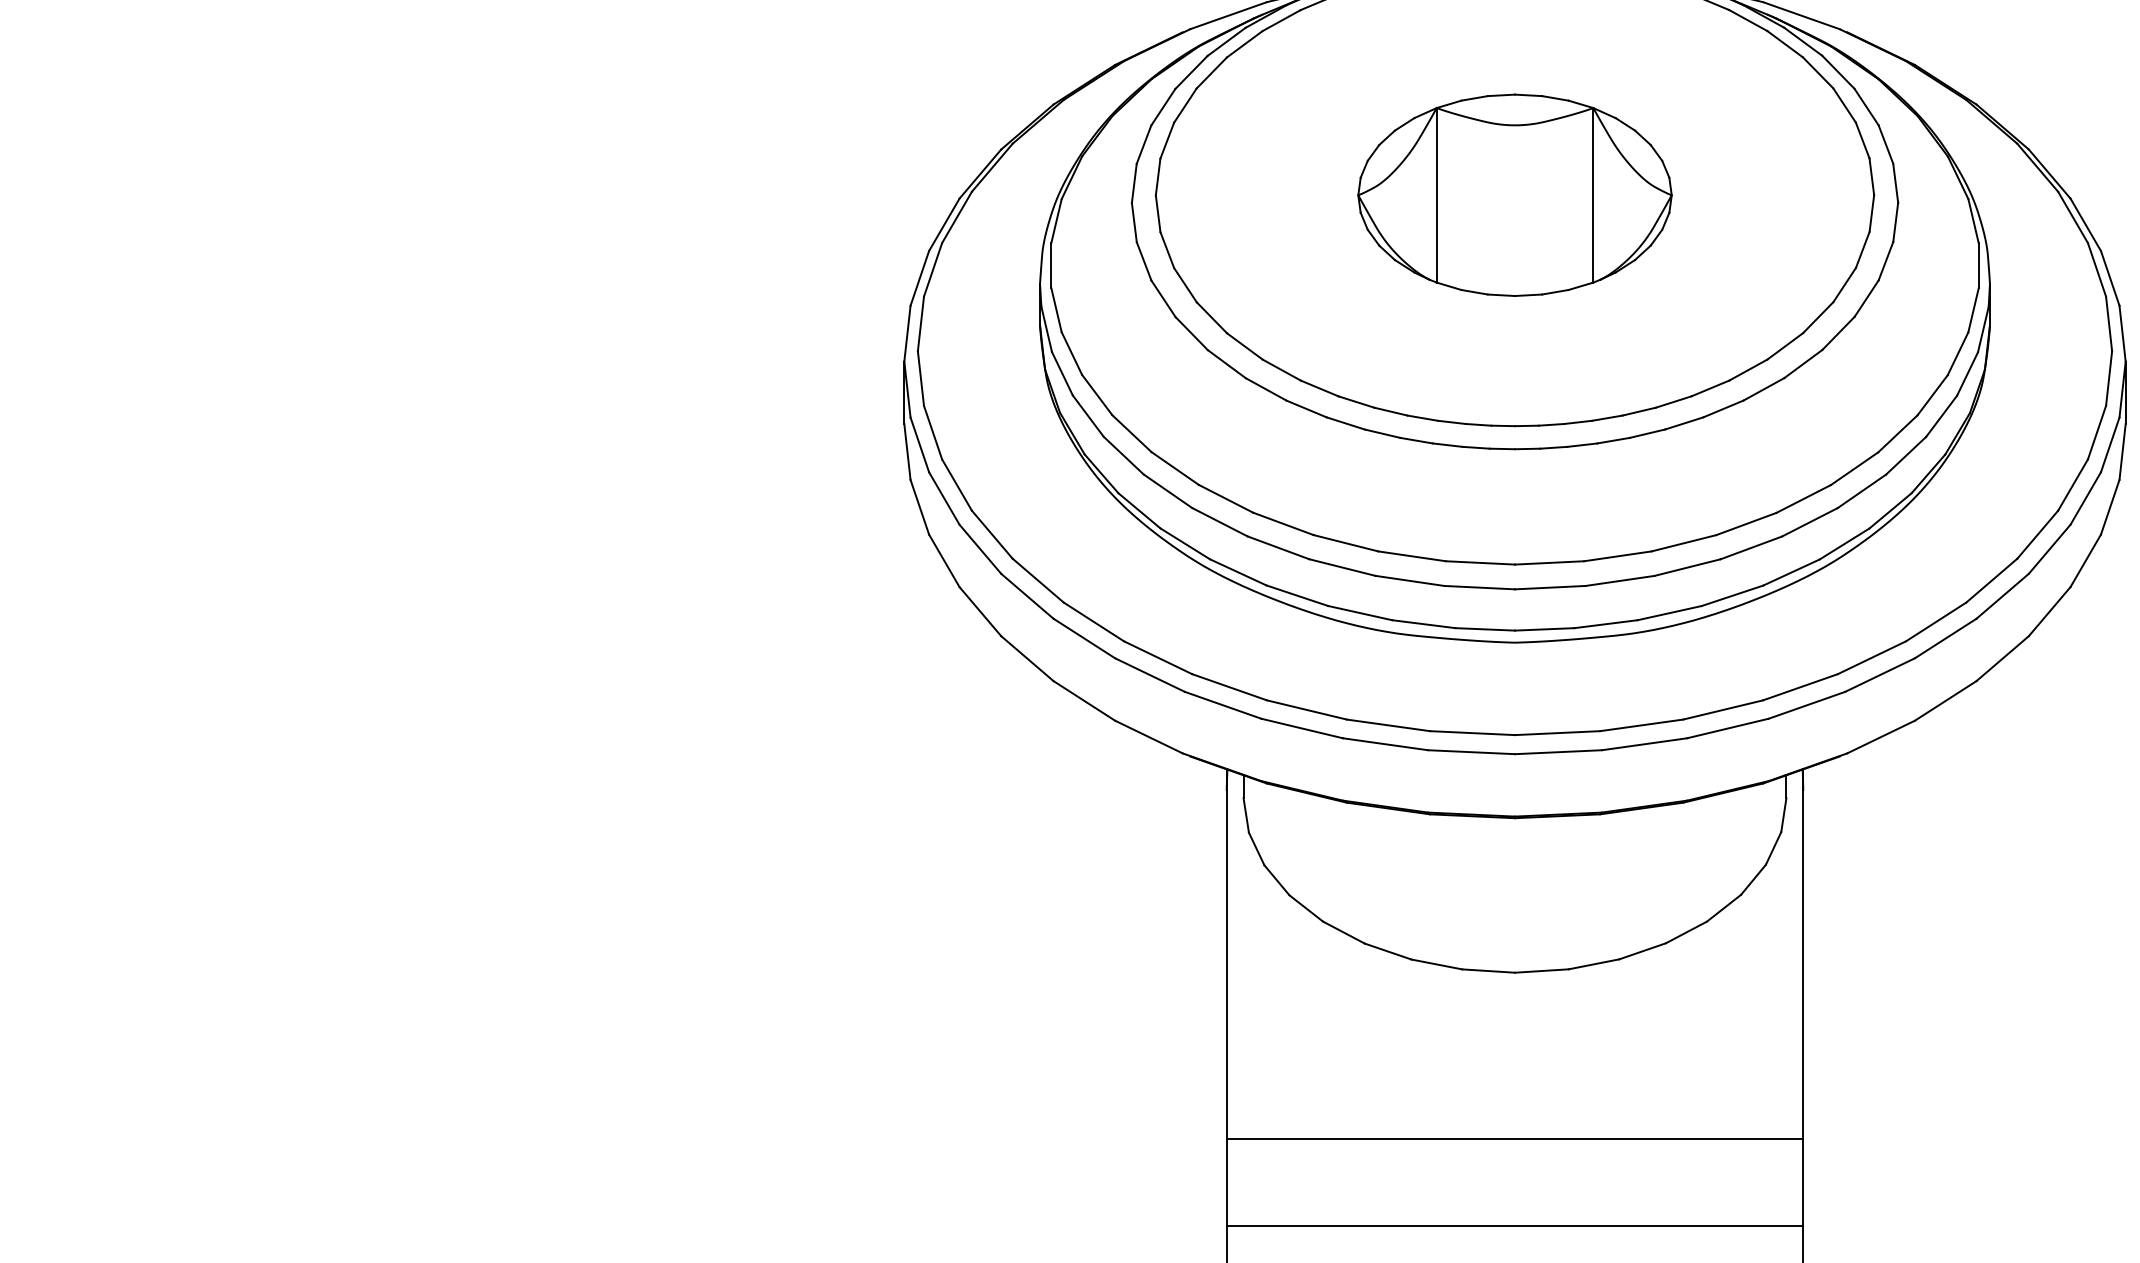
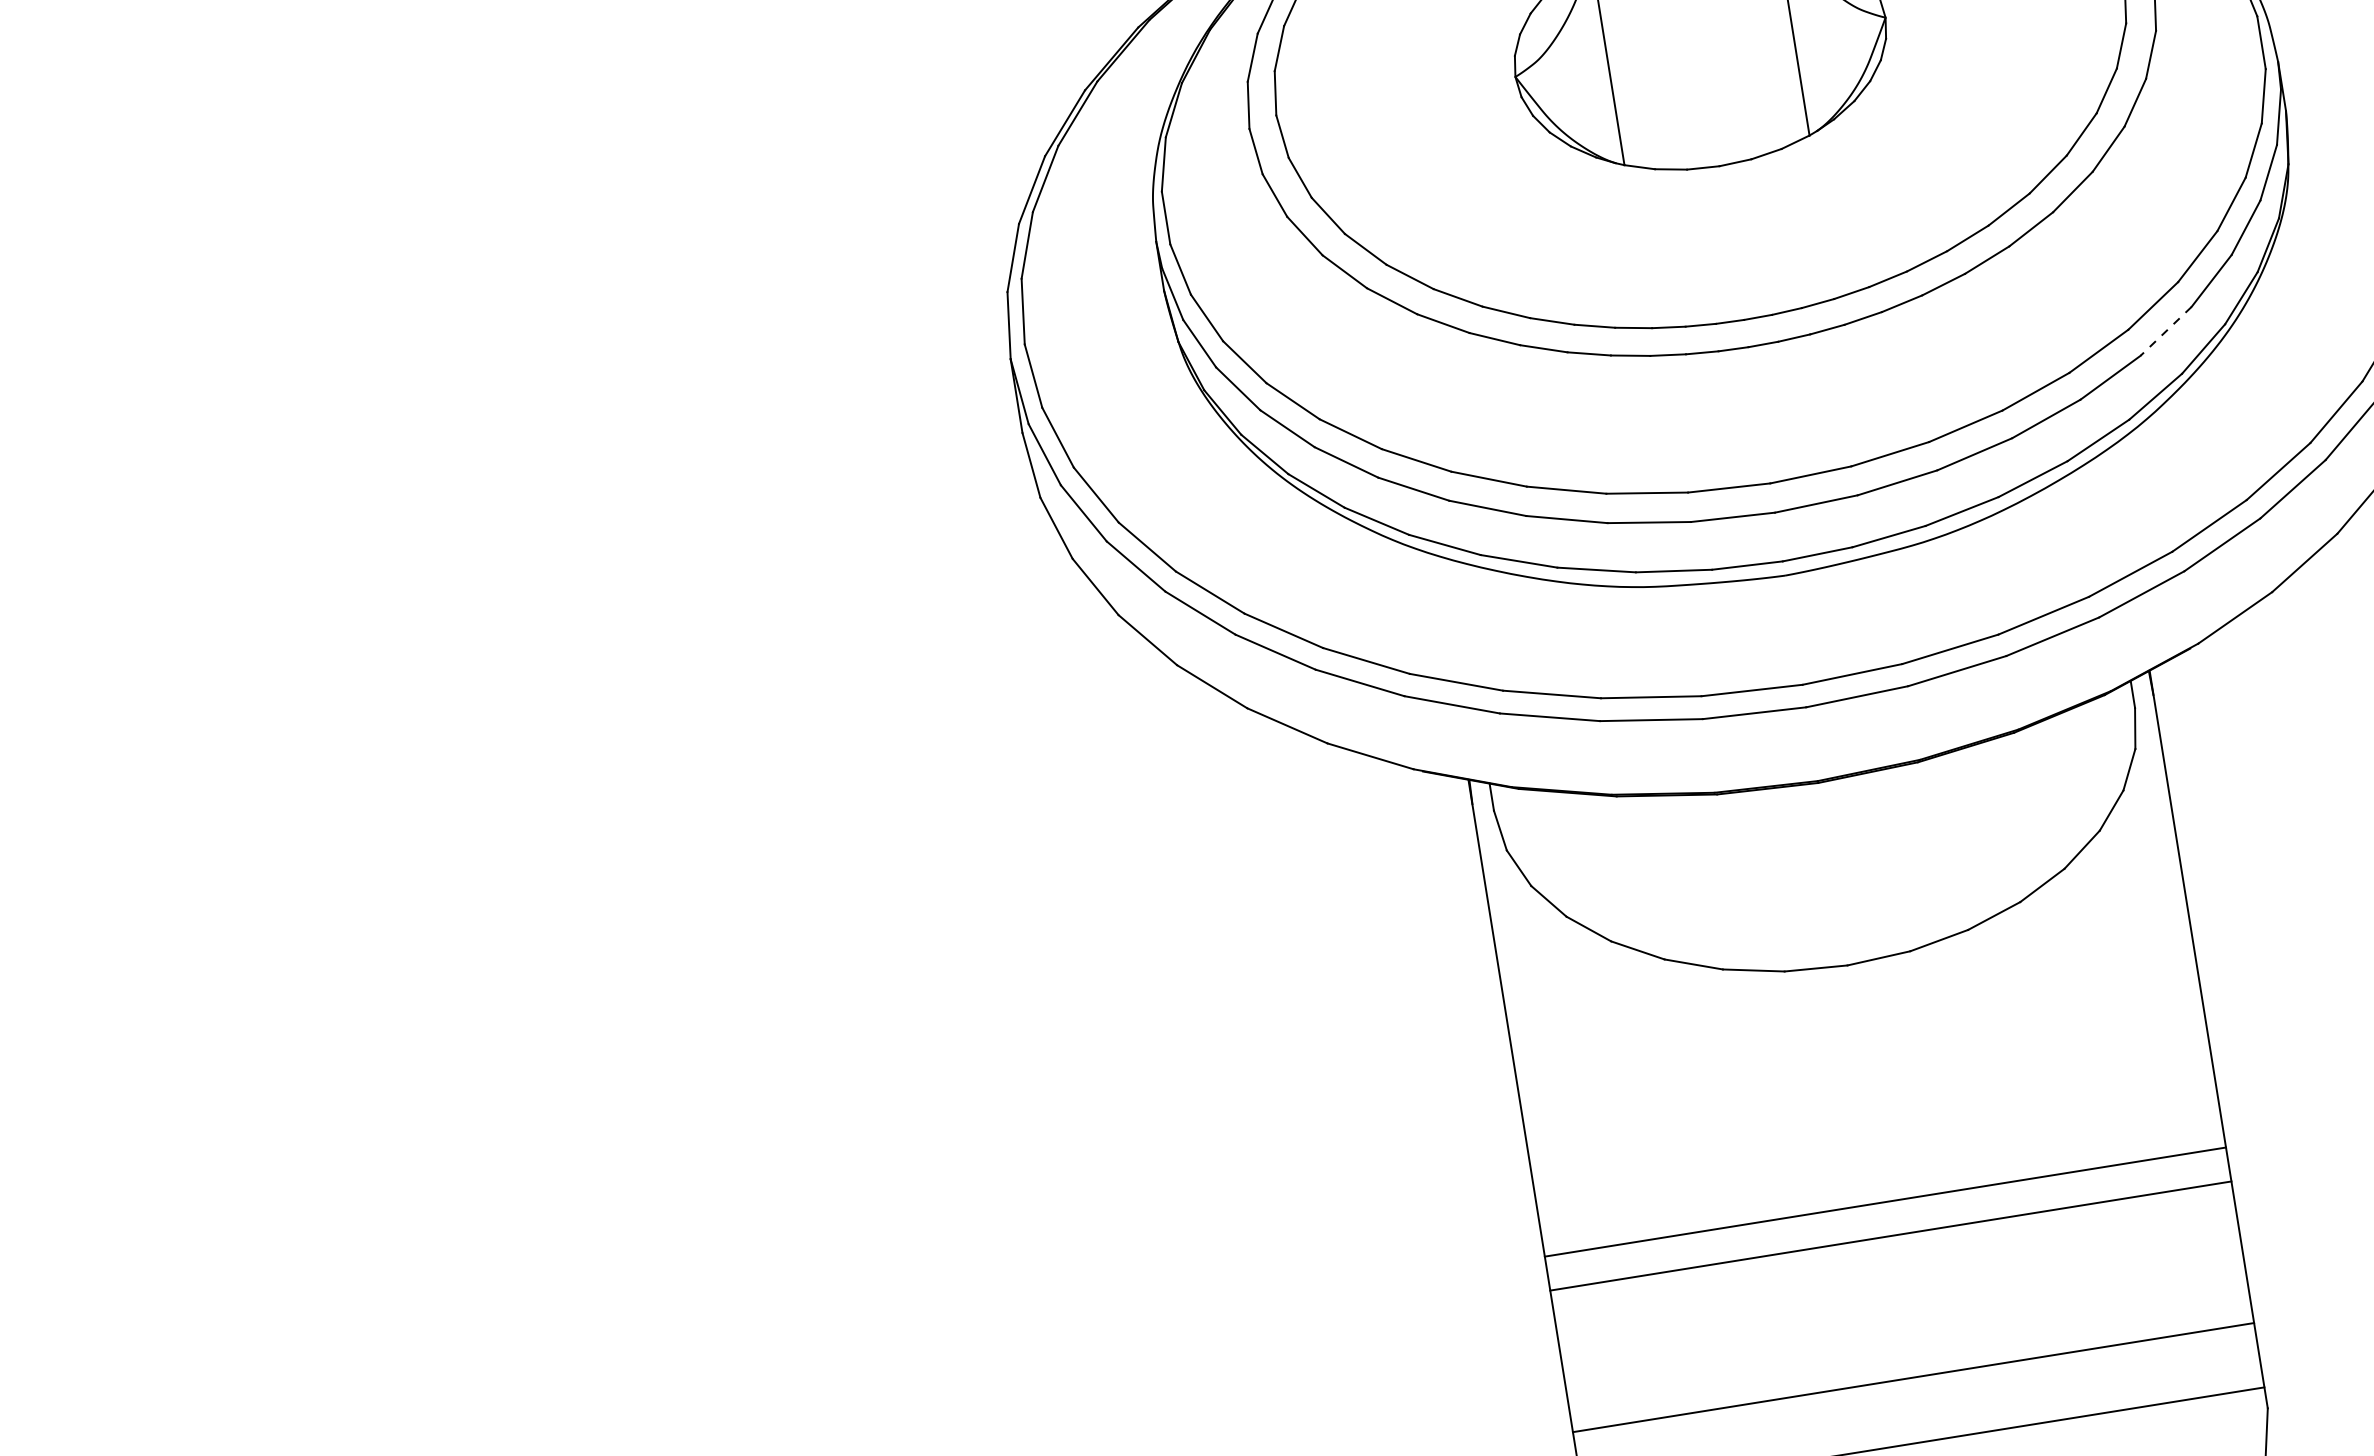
line: (1861, 491) -> (2165, 331), solid -> dashed
line: (1514, 1138) -> (1890, 1235), moved
line: (1514, 1226) -> (1884, 1202), moved

